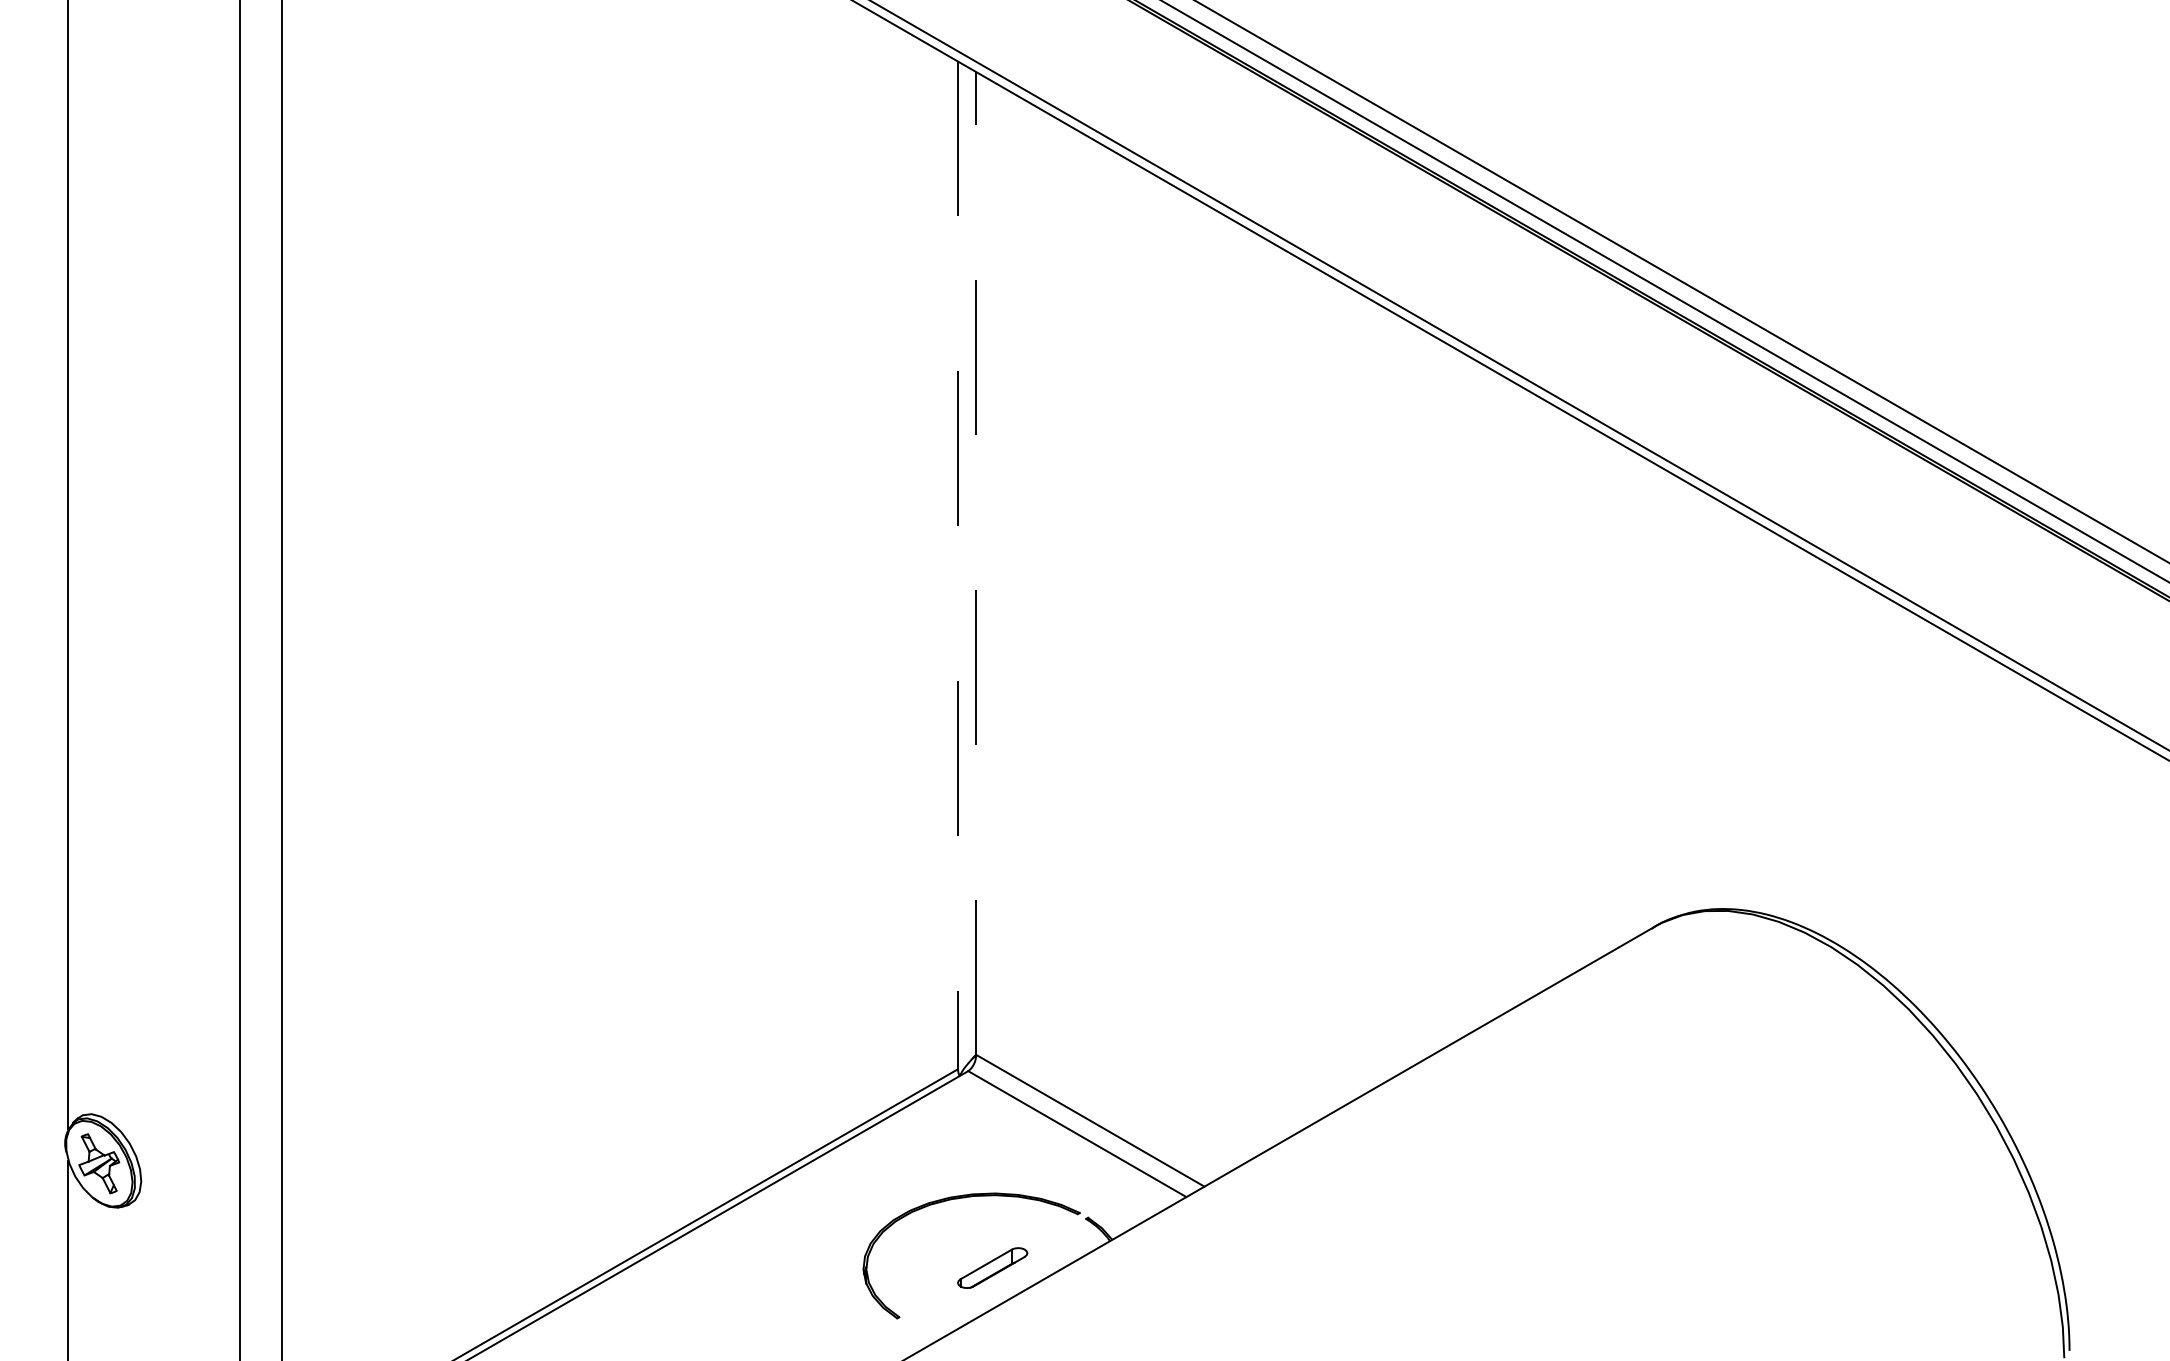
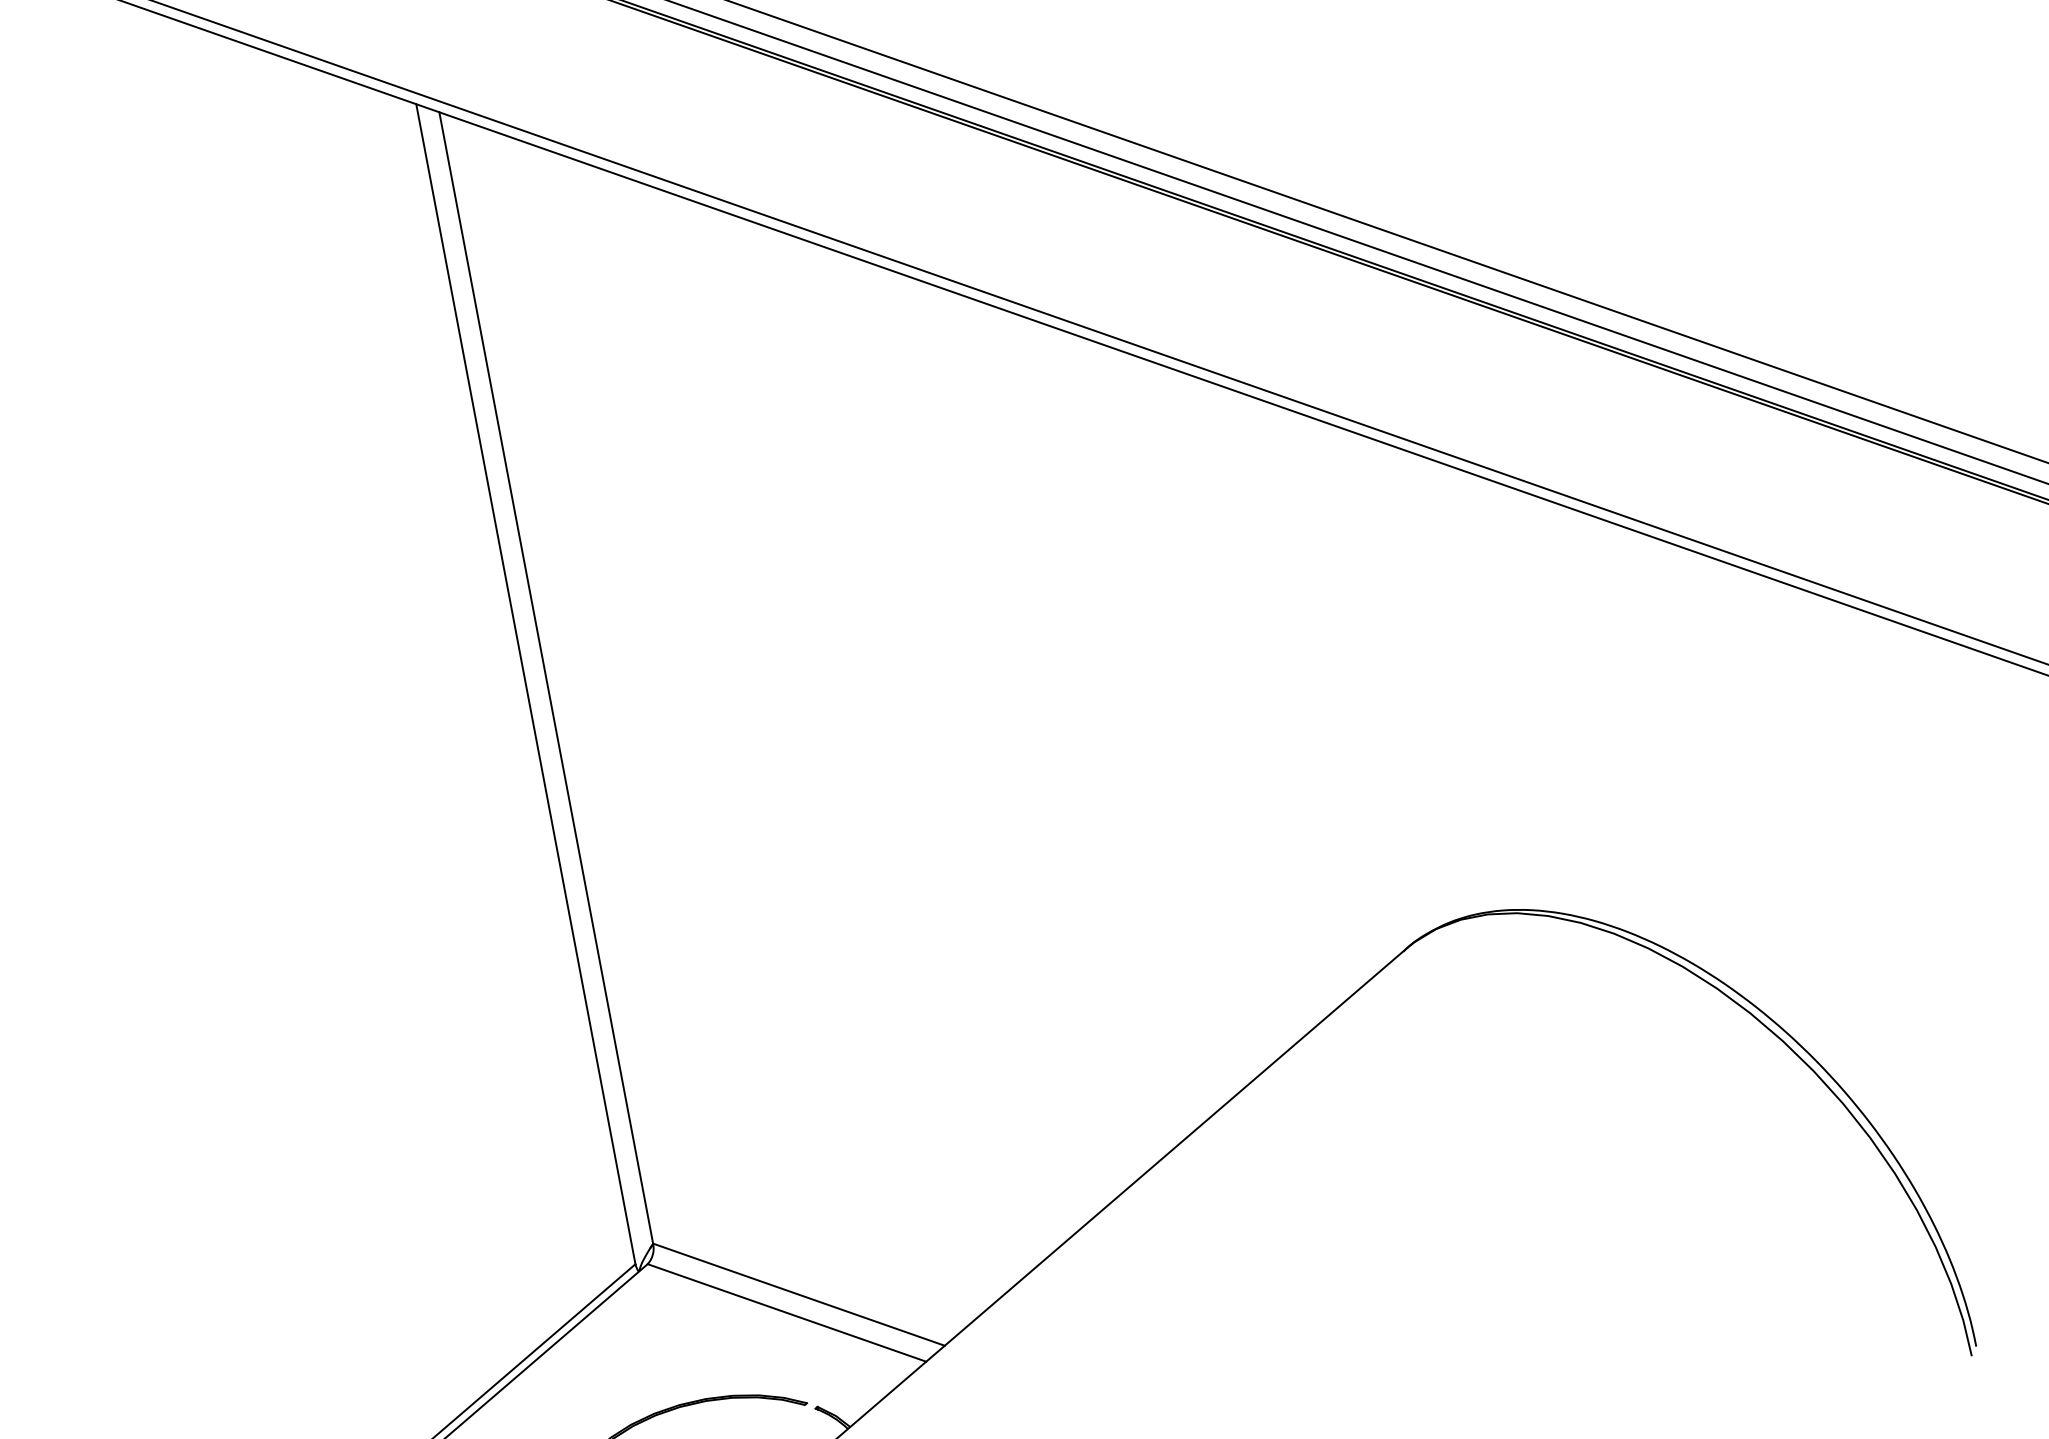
line: (976, 562) -> (546, 676), dashed -> solid
line: (957, 565) -> (525, 684), dashed -> solid

